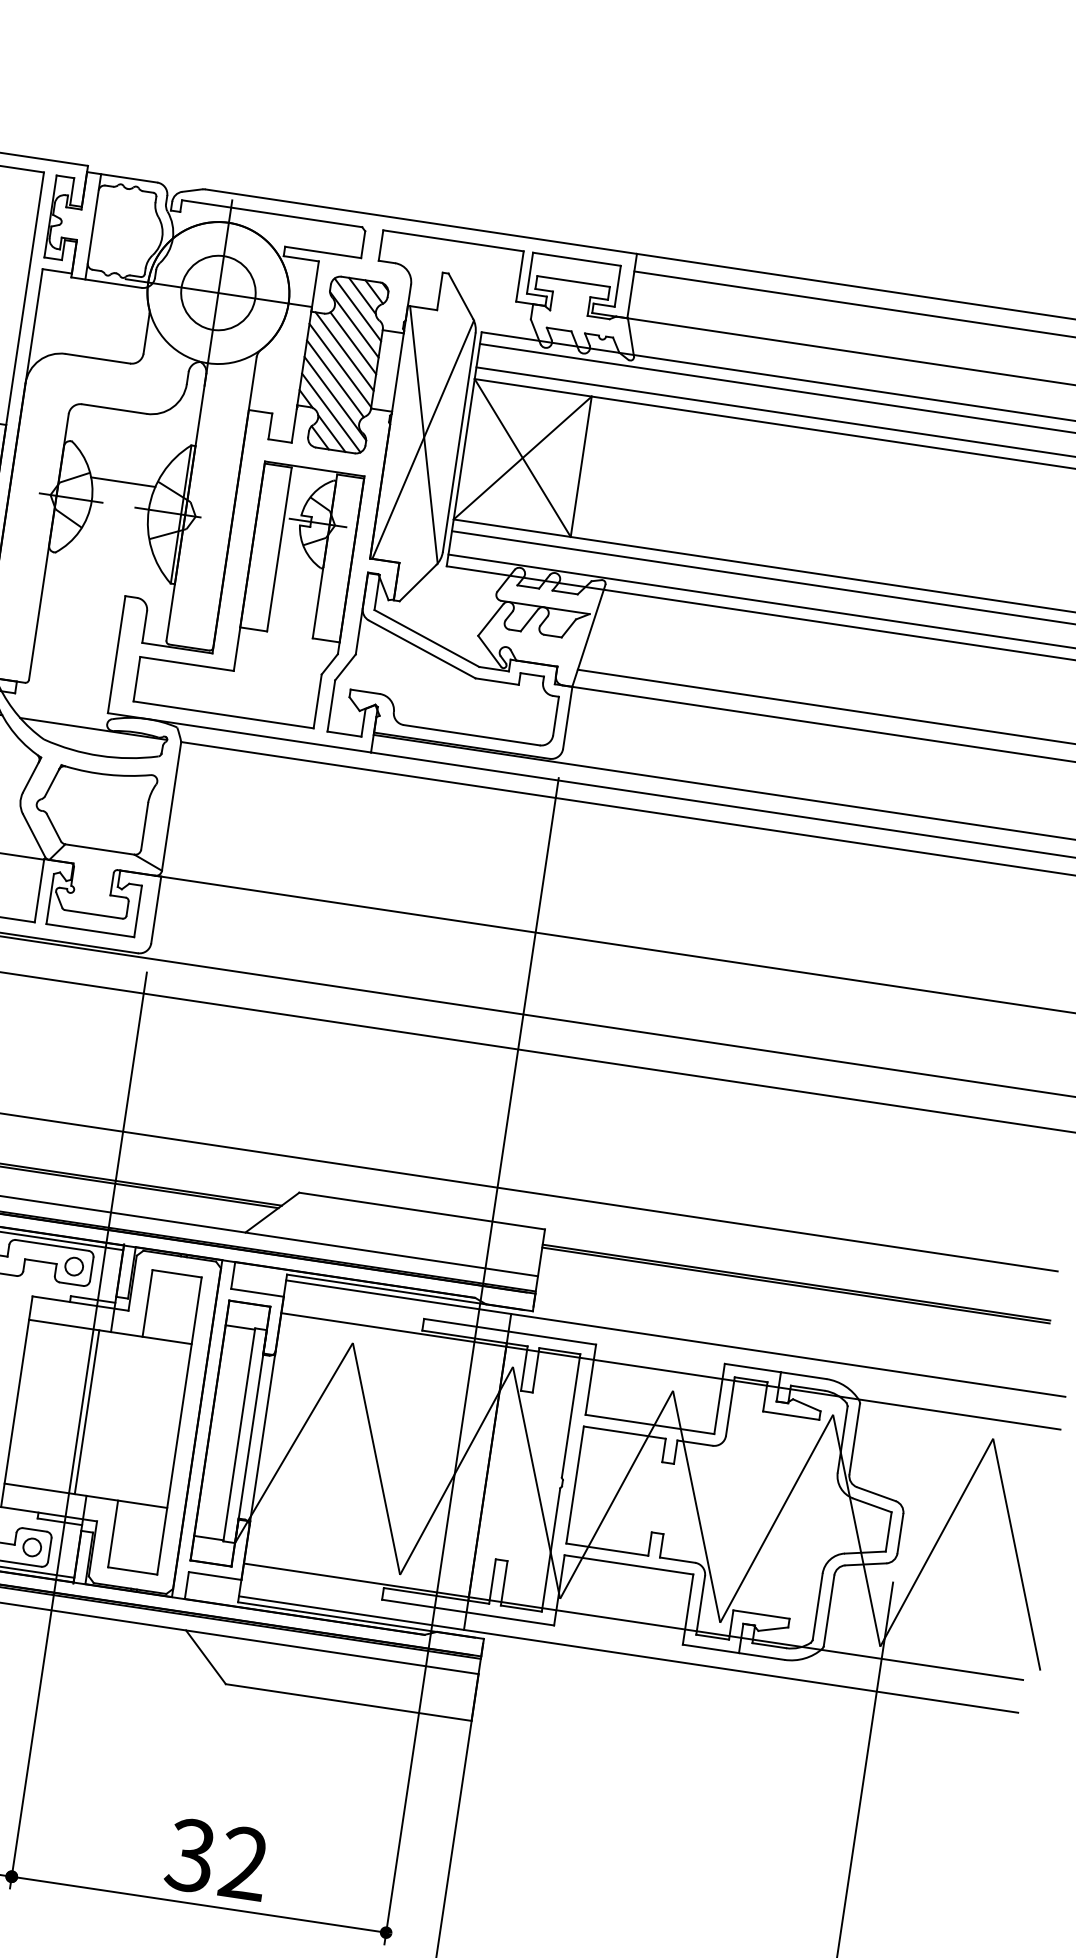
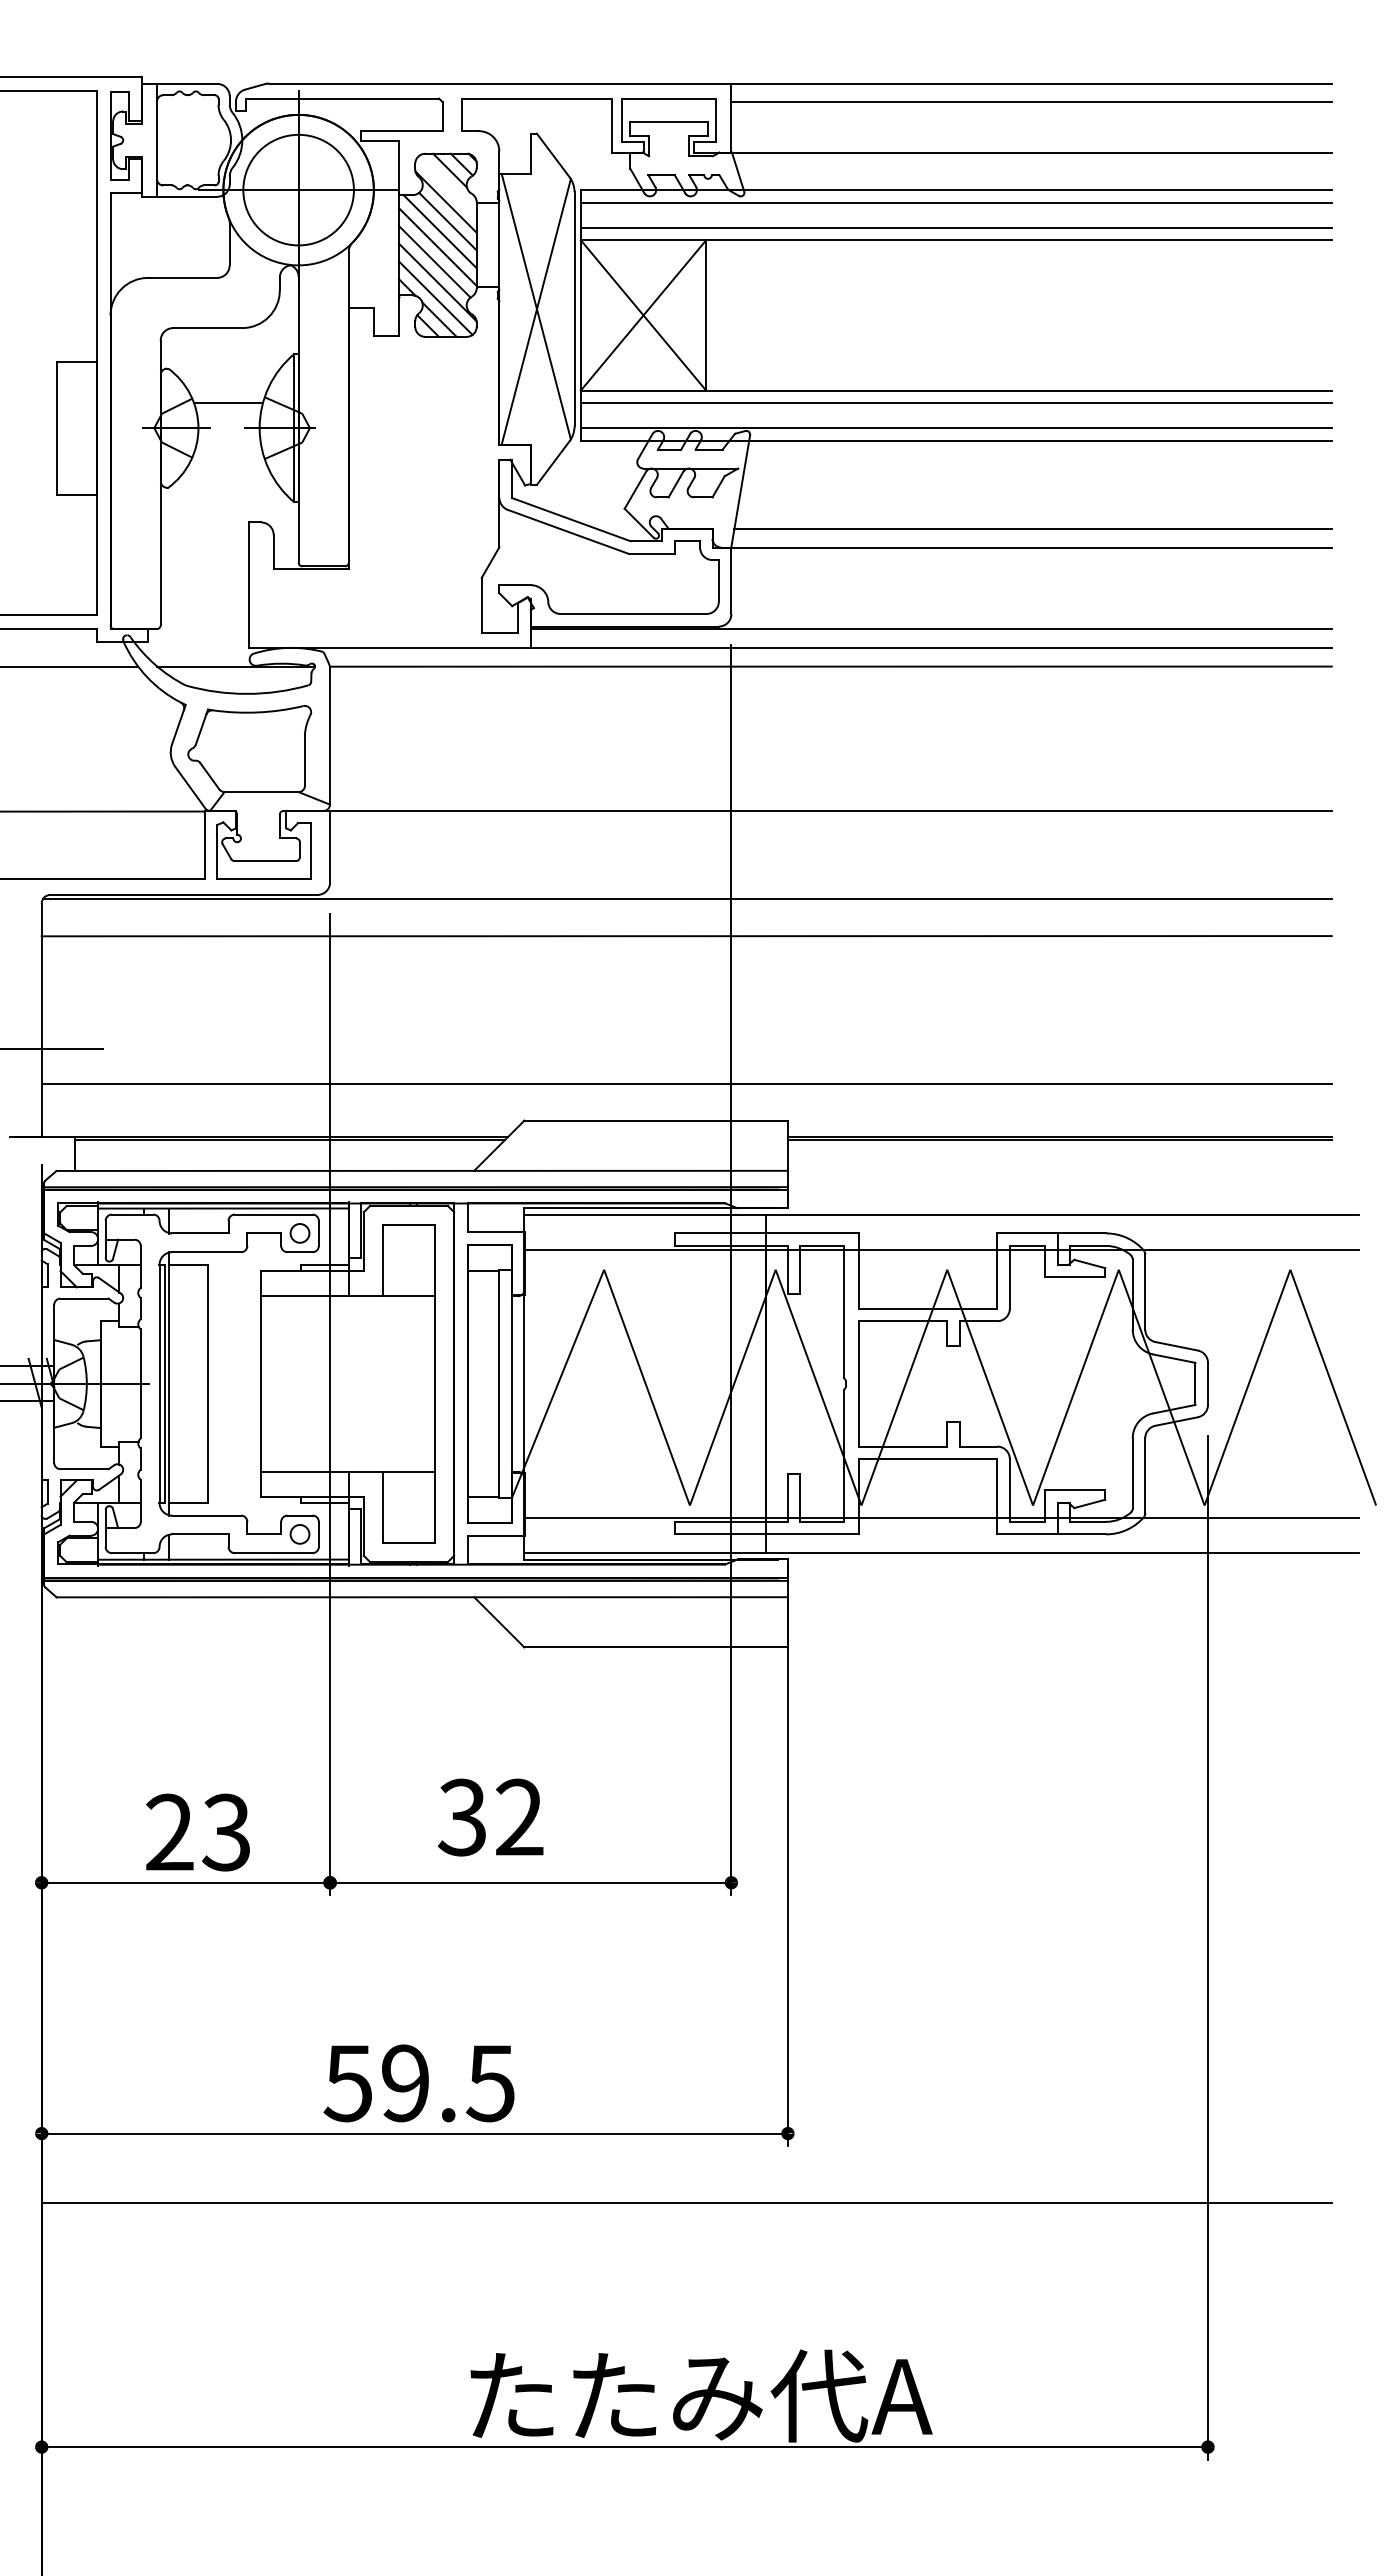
circle: (218, 292) -> (298, 189), size x1.4
line: (357, 309) -> (447, 185), removed
part: (249, 588) -> (377, 495), removed
line: (87, 1411) -> (336, 1383), removed
text: (216, 1859) -> (490, 1817), moved

